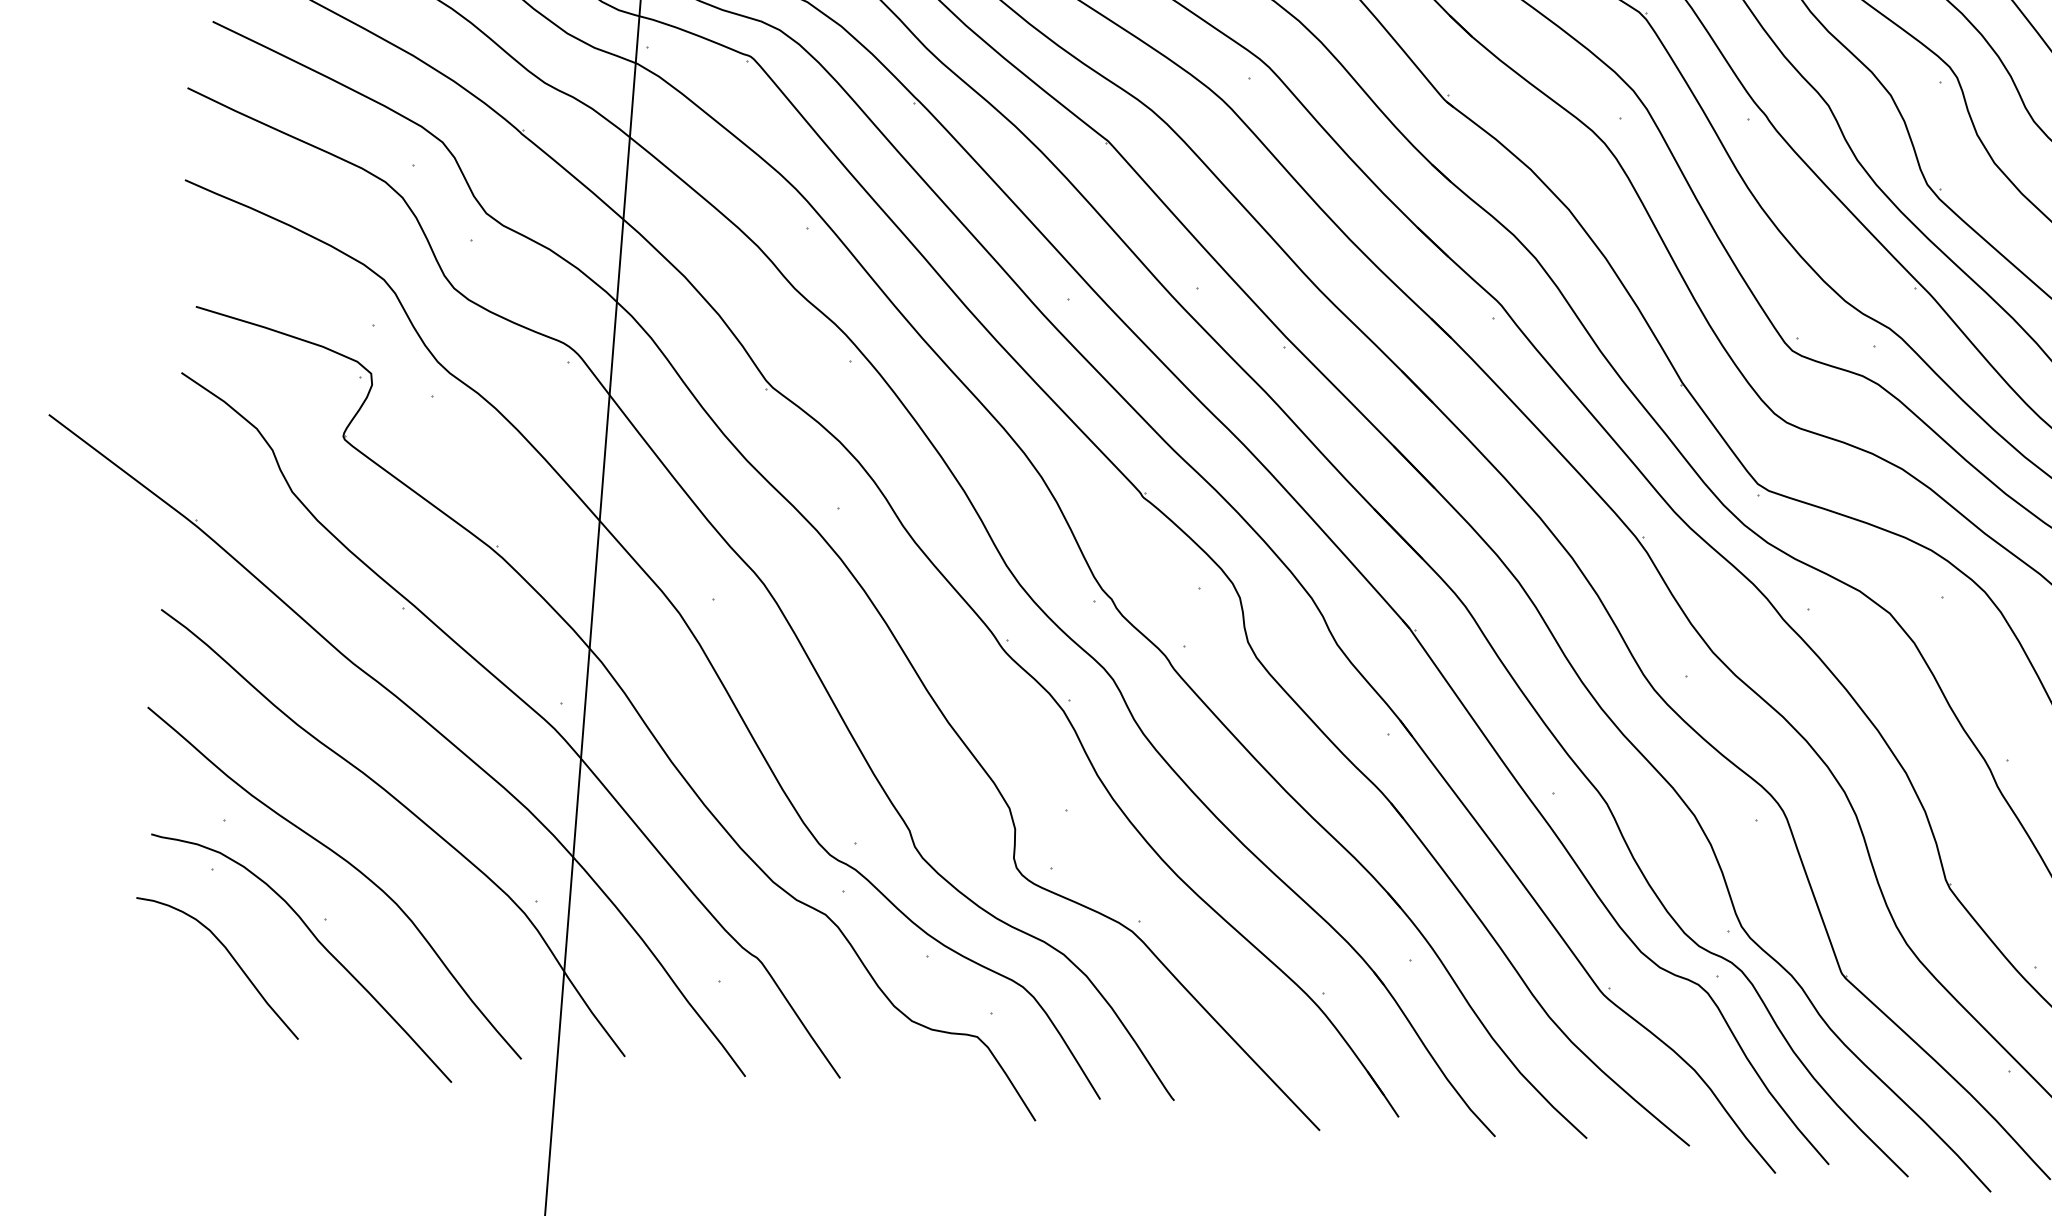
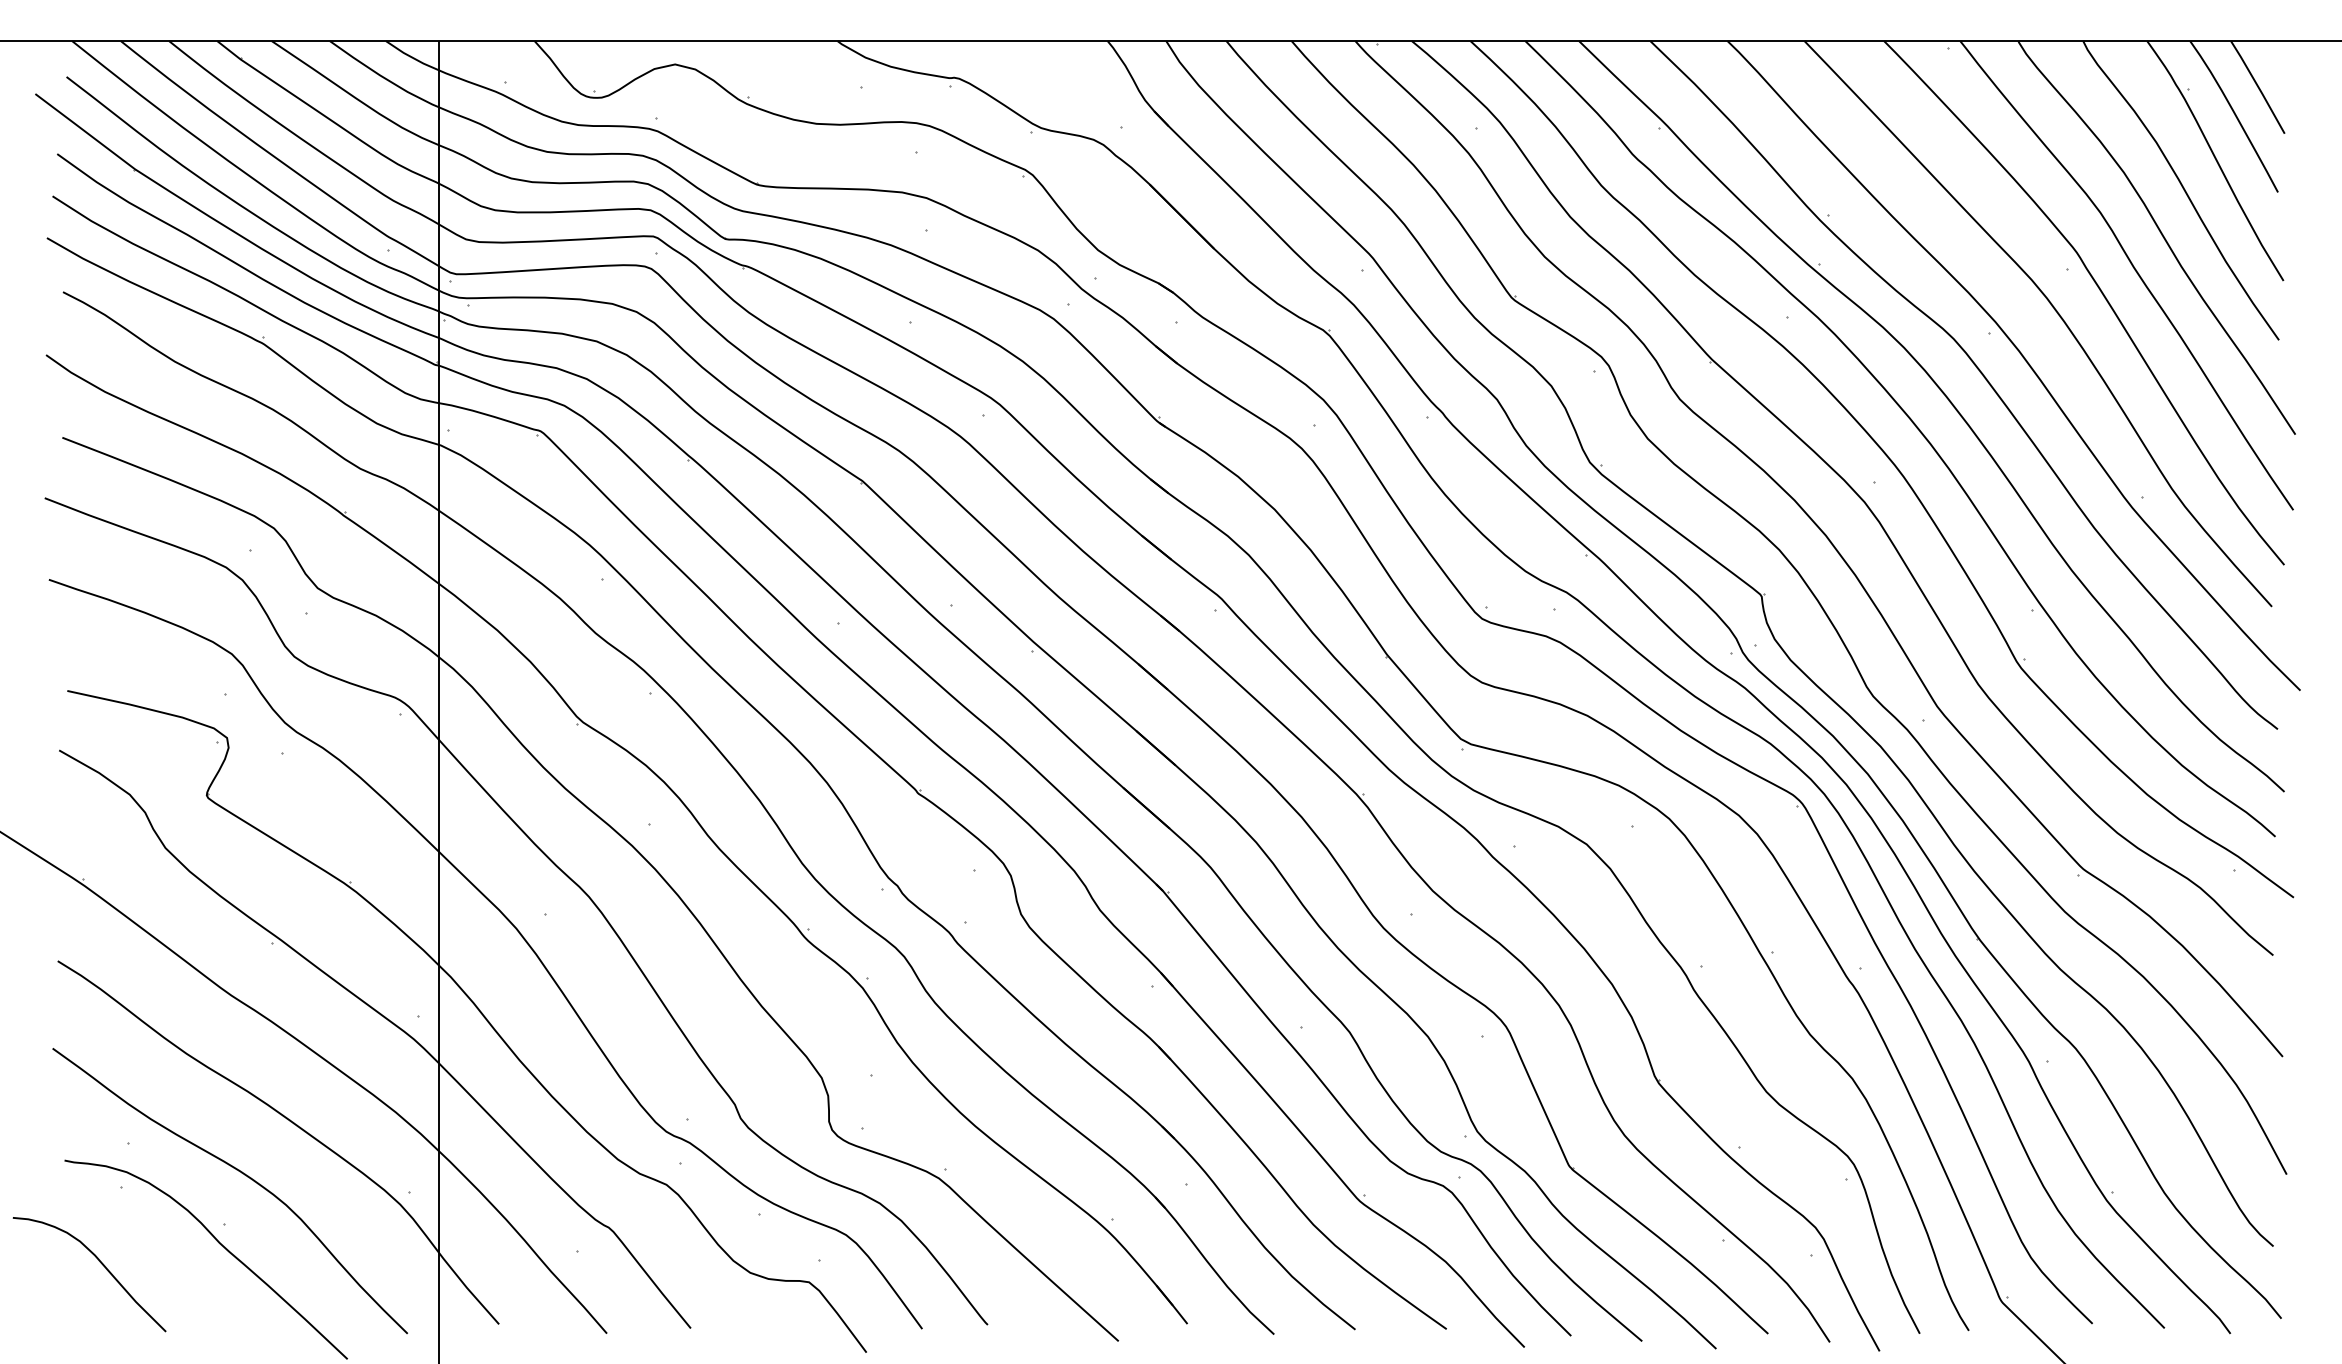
curve: (230, 956) -> (100, 1263), moved

